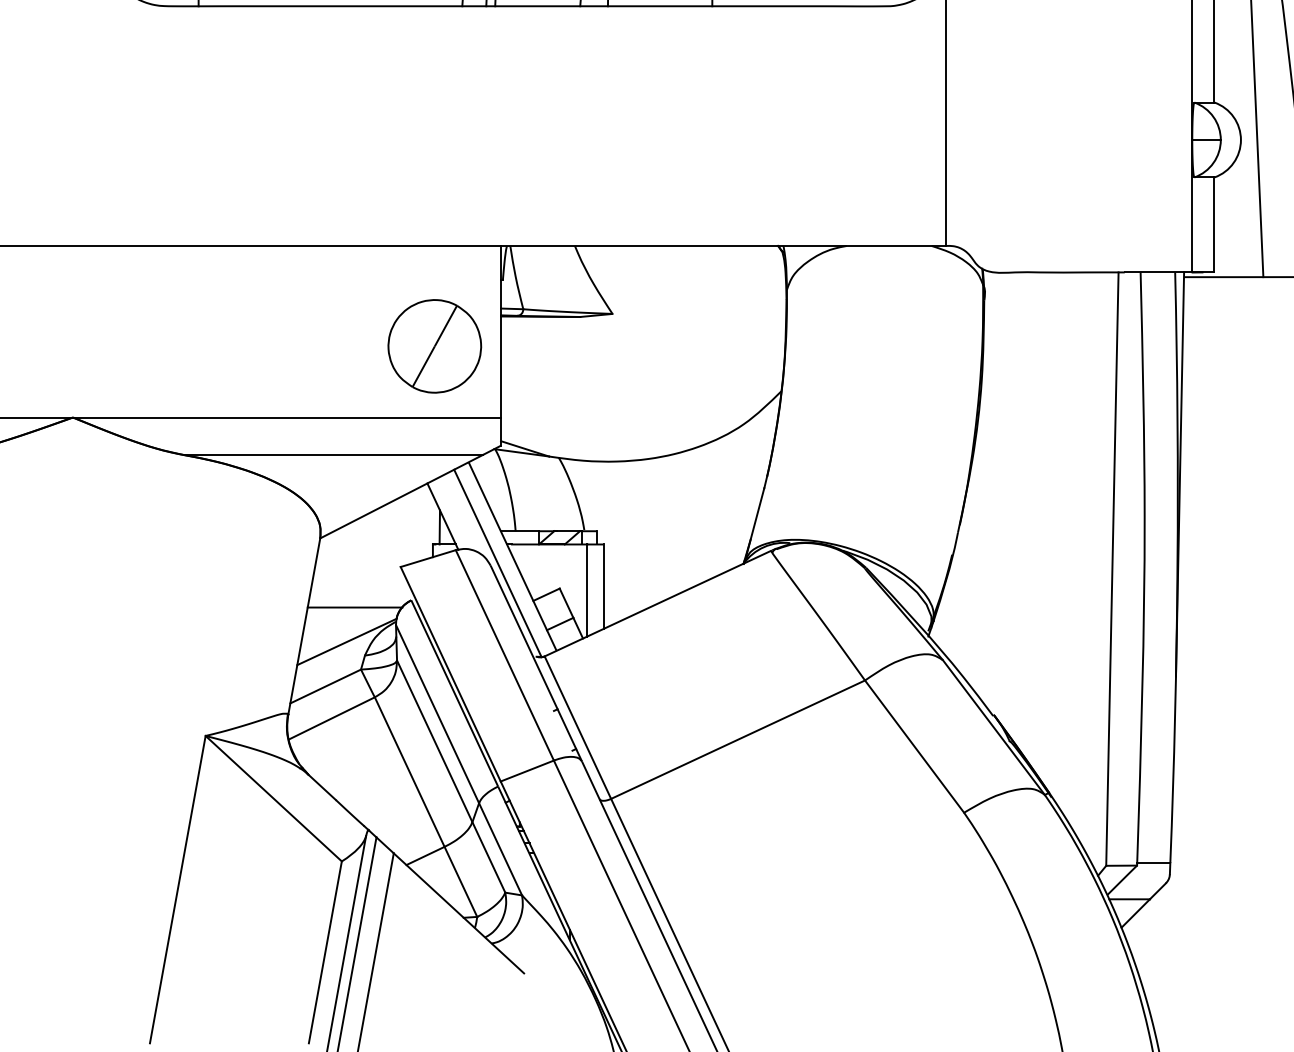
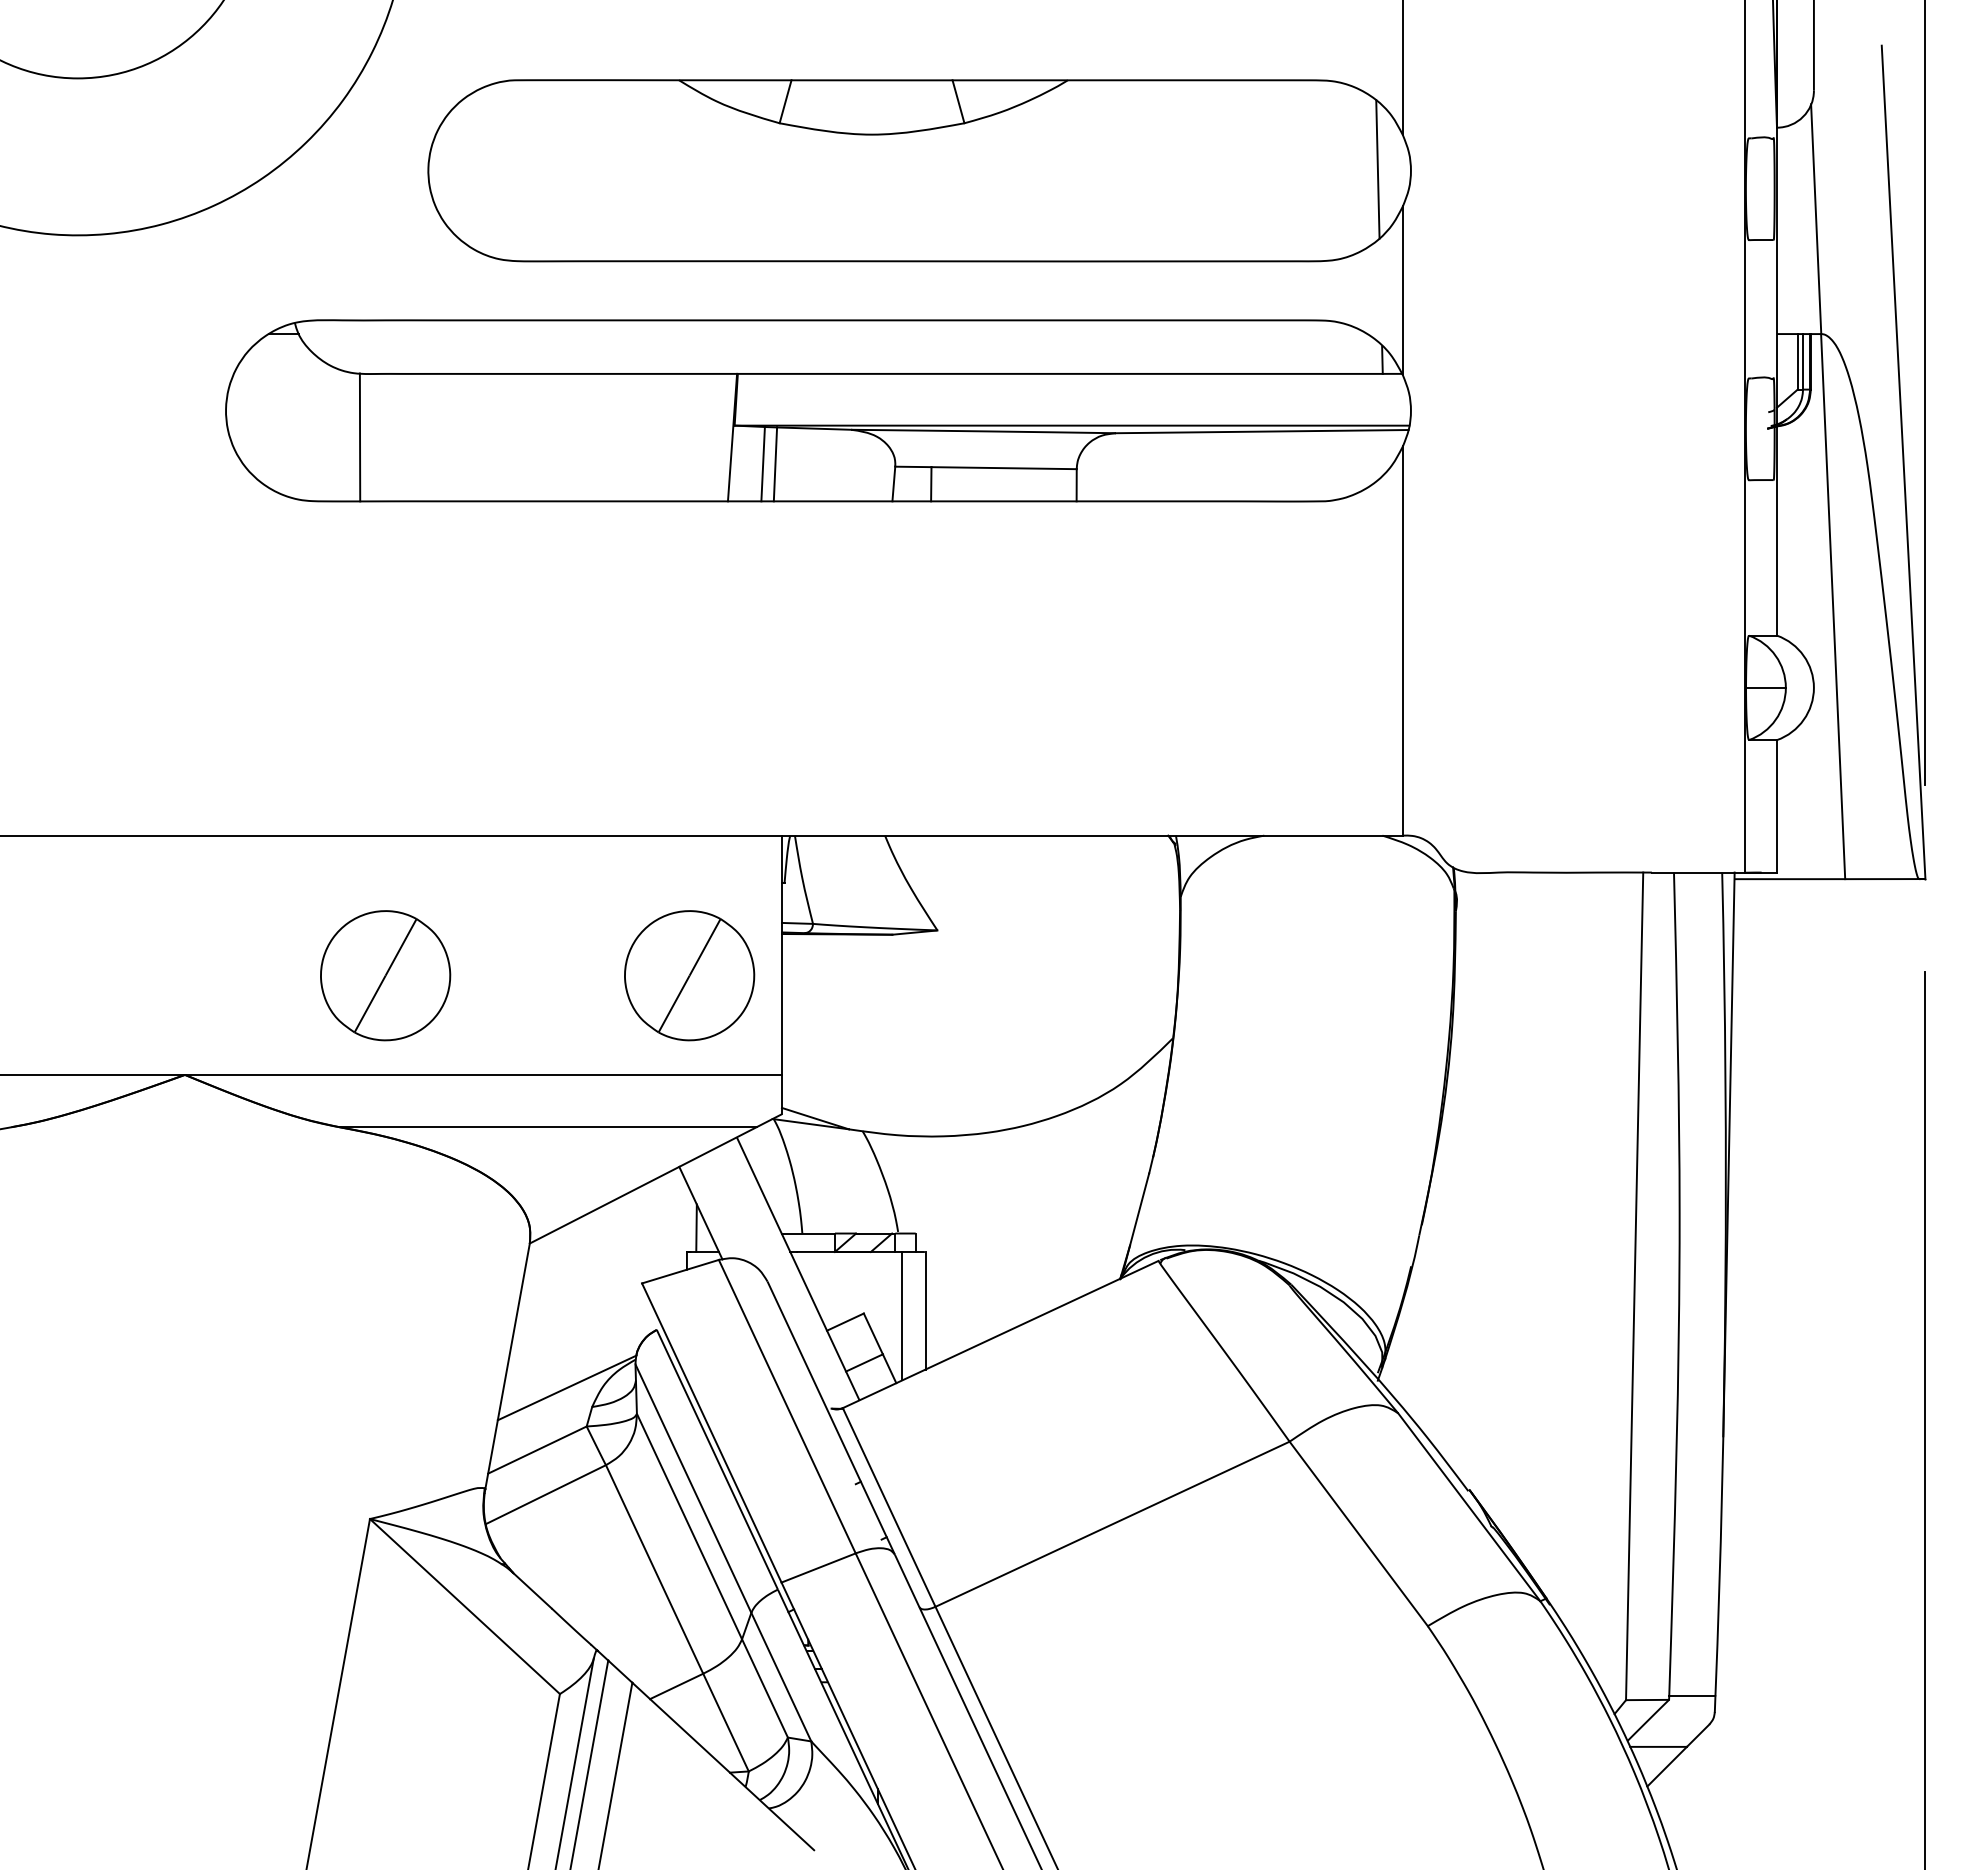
part: (216, 346) -> (385, 975), added
line: (497, 563) -> (777, 1278), removed
line: (355, 607) -> (578, 1339), removed

